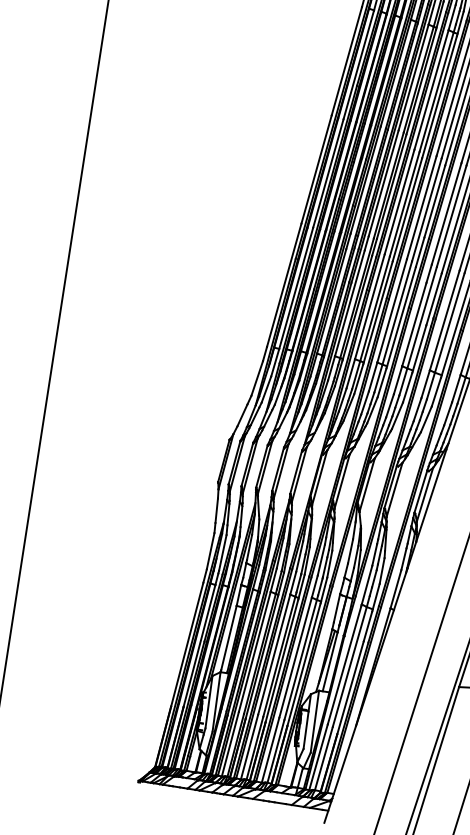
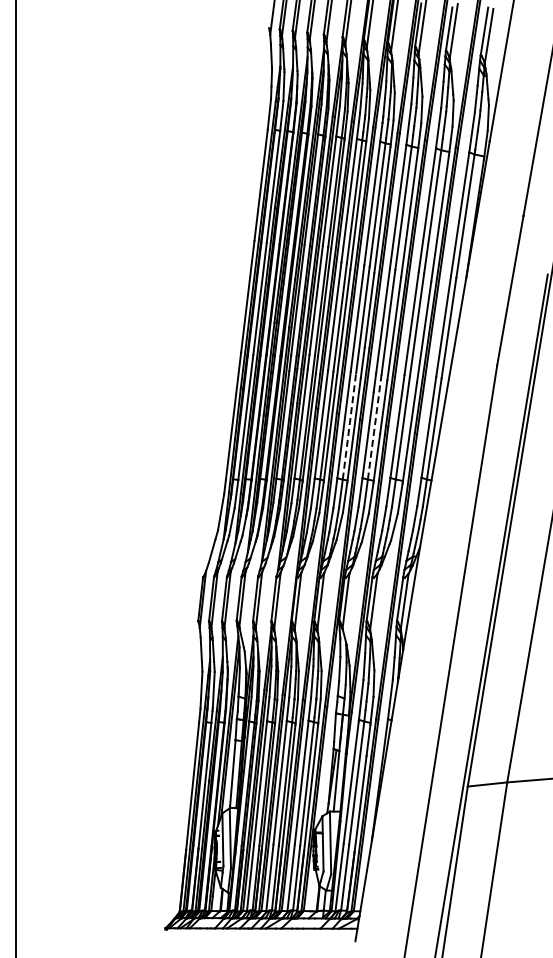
line: (397, 313) -> (349, 426), solid -> dashed
line: (421, 317) -> (374, 427), solid -> dashed

